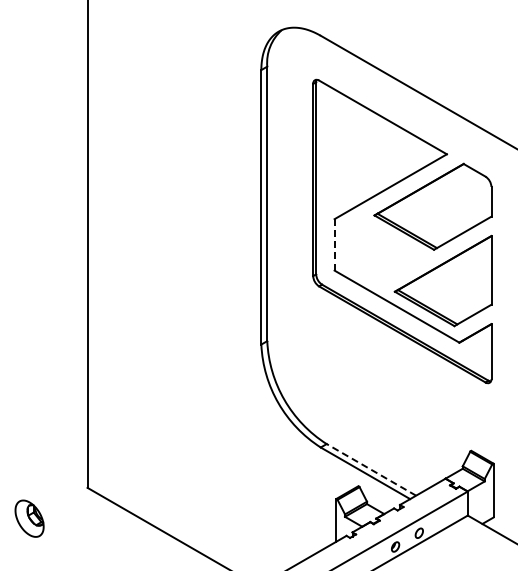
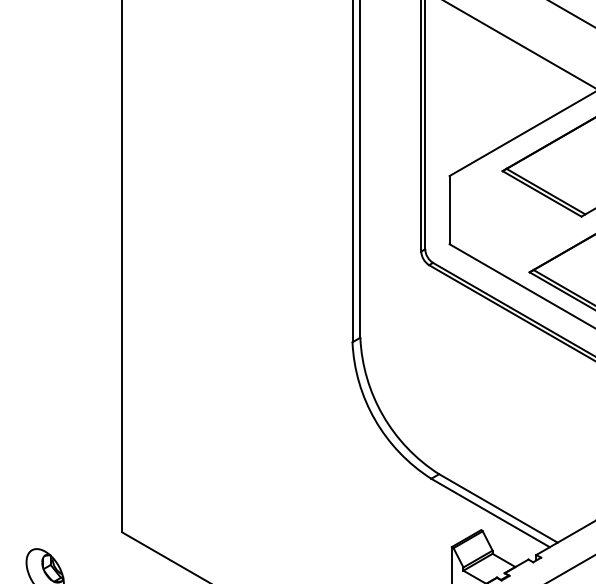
line: (334, 244) -> (449, 209), dashed -> solid
line: (371, 469) -> (498, 507), dashed -> solid

